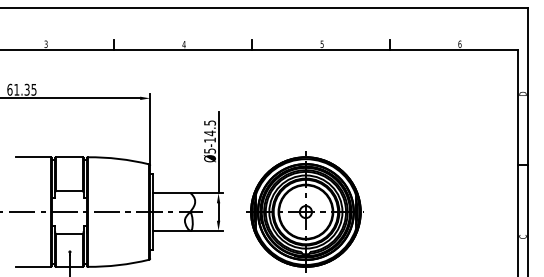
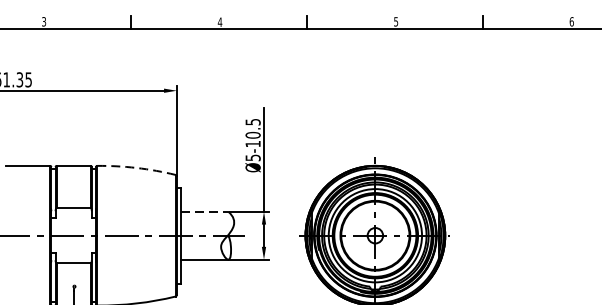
text: (209, 133) -> (252, 135), Ø5-14.5 -> Ø5-10.5
arc: (118, 158) -> (136, 167), solid -> dashed
line: (171, 193) -> (203, 212), solid -> dashed

